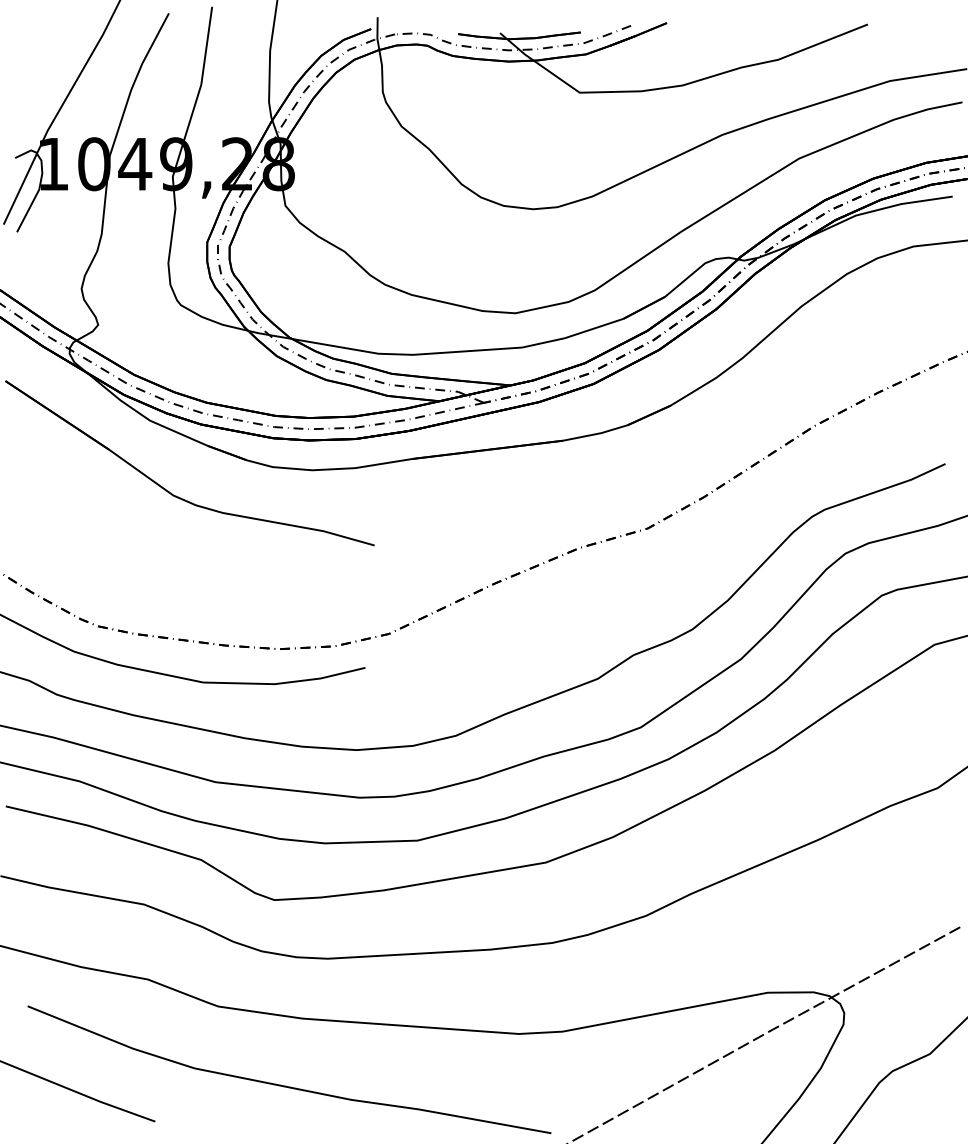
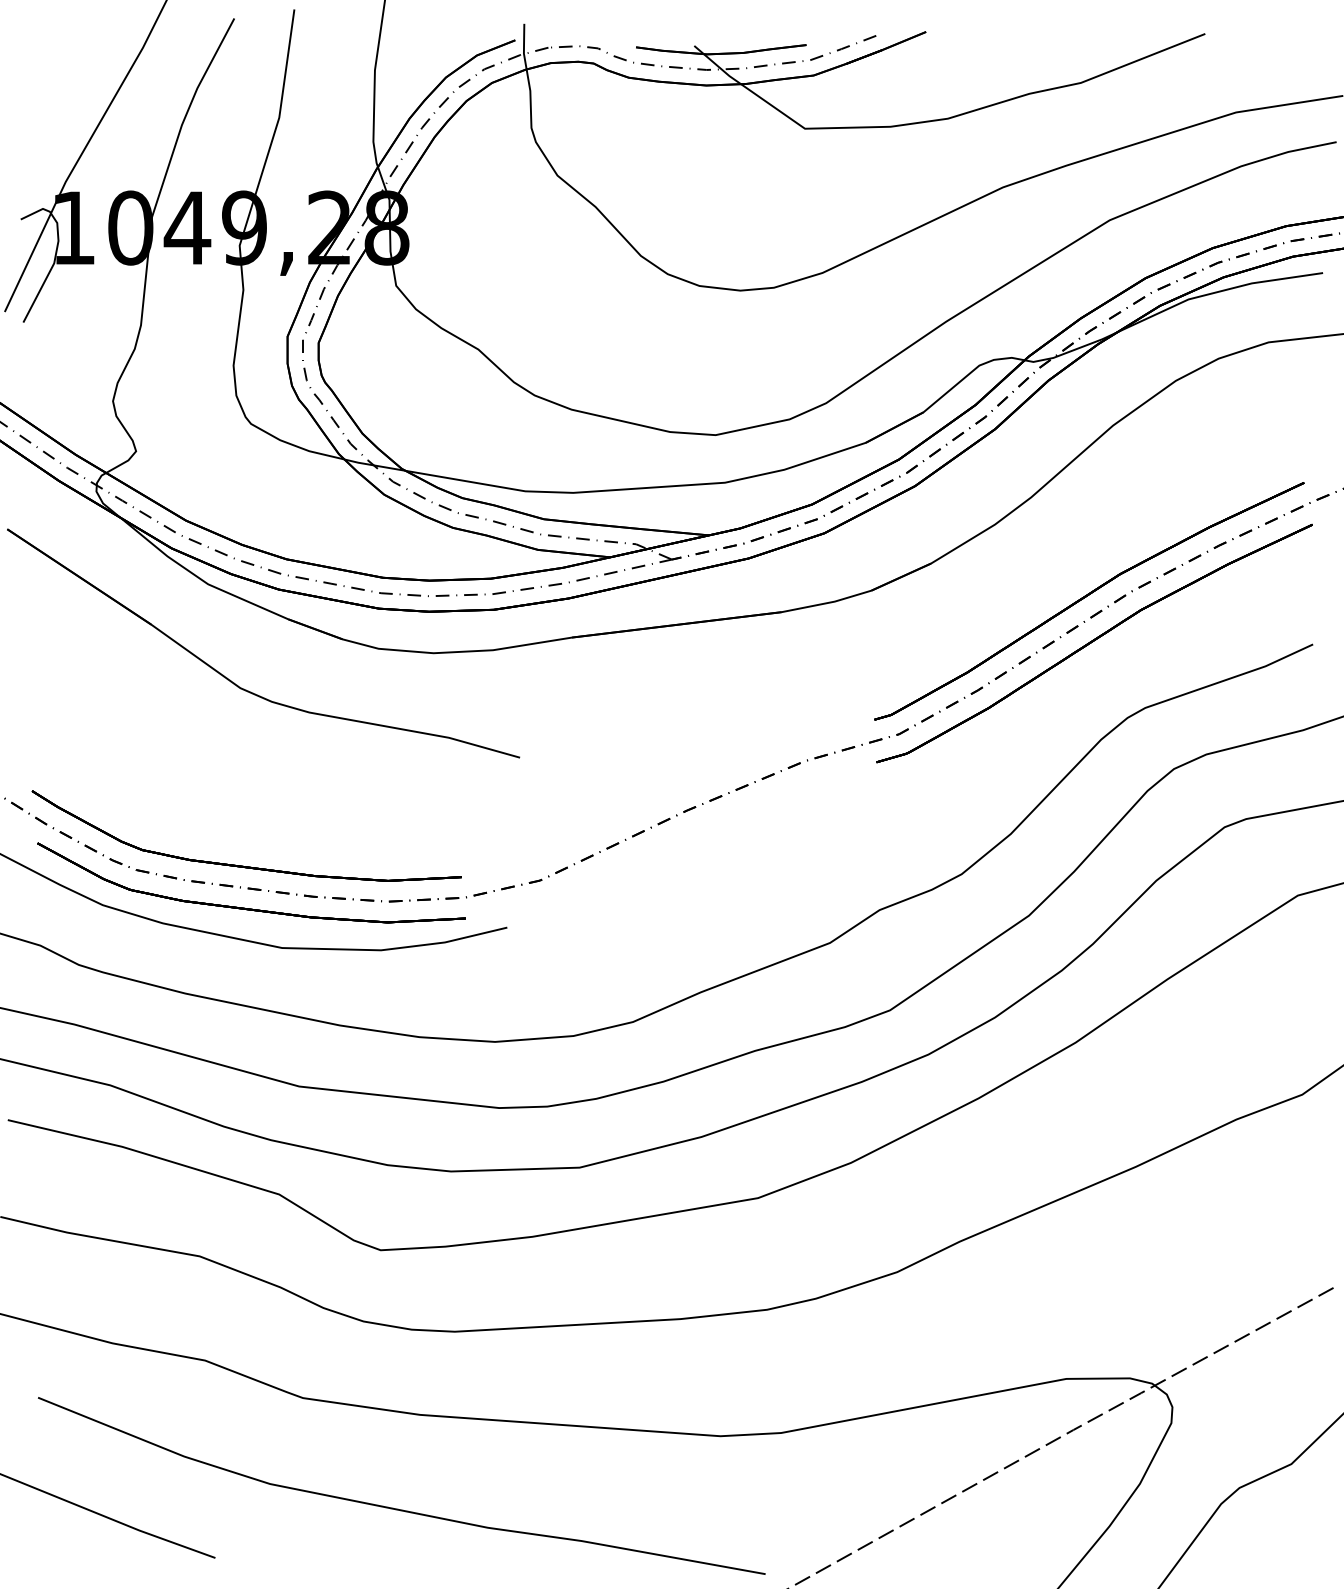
part: (792, 456) -> (1100, 634), added
part: (179, 623) -> (248, 866), added

